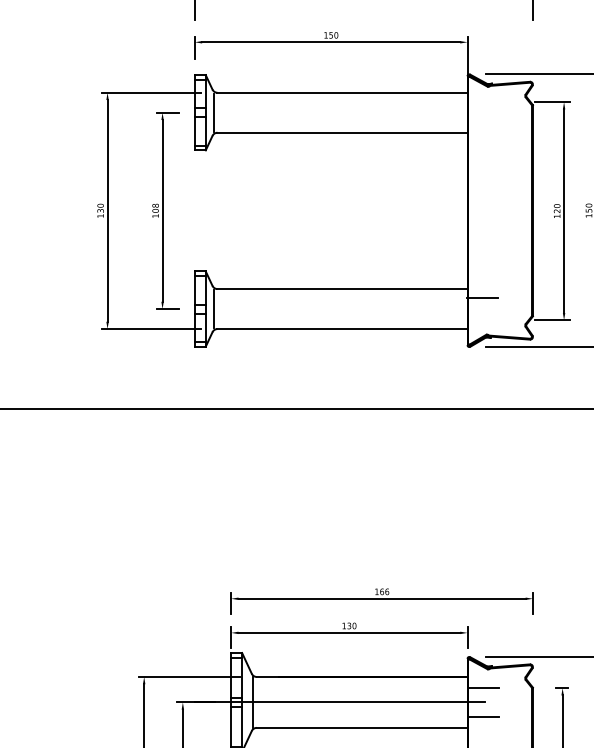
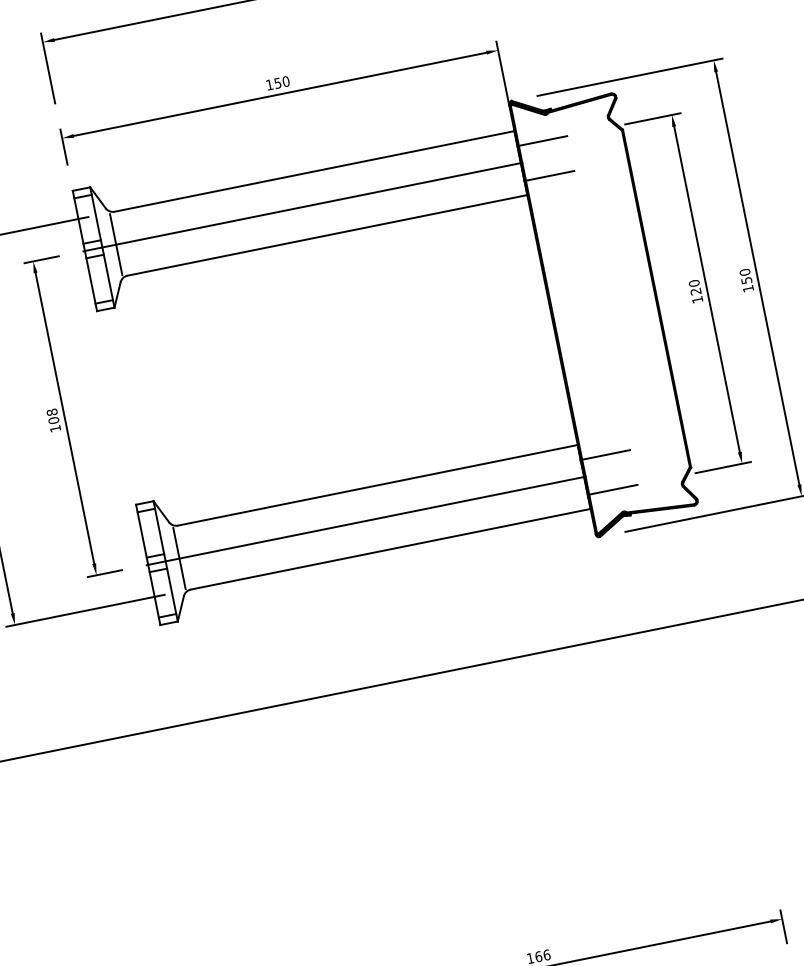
line: (482, 102) -> (541, 141), added
line: (330, 112) -> (301, 206), added
line: (482, 123) -> (548, 175), added
line: (330, 309) -> (365, 521), added
line: (482, 320) -> (611, 490), added

